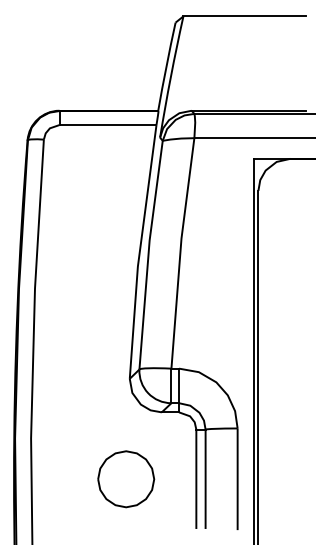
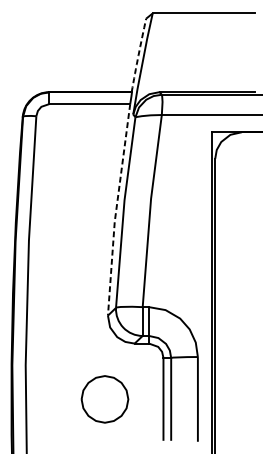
arc: (166, 66) -> (138, 55), solid -> dashed
line: (139, 252) -> (116, 210), solid -> dashed

